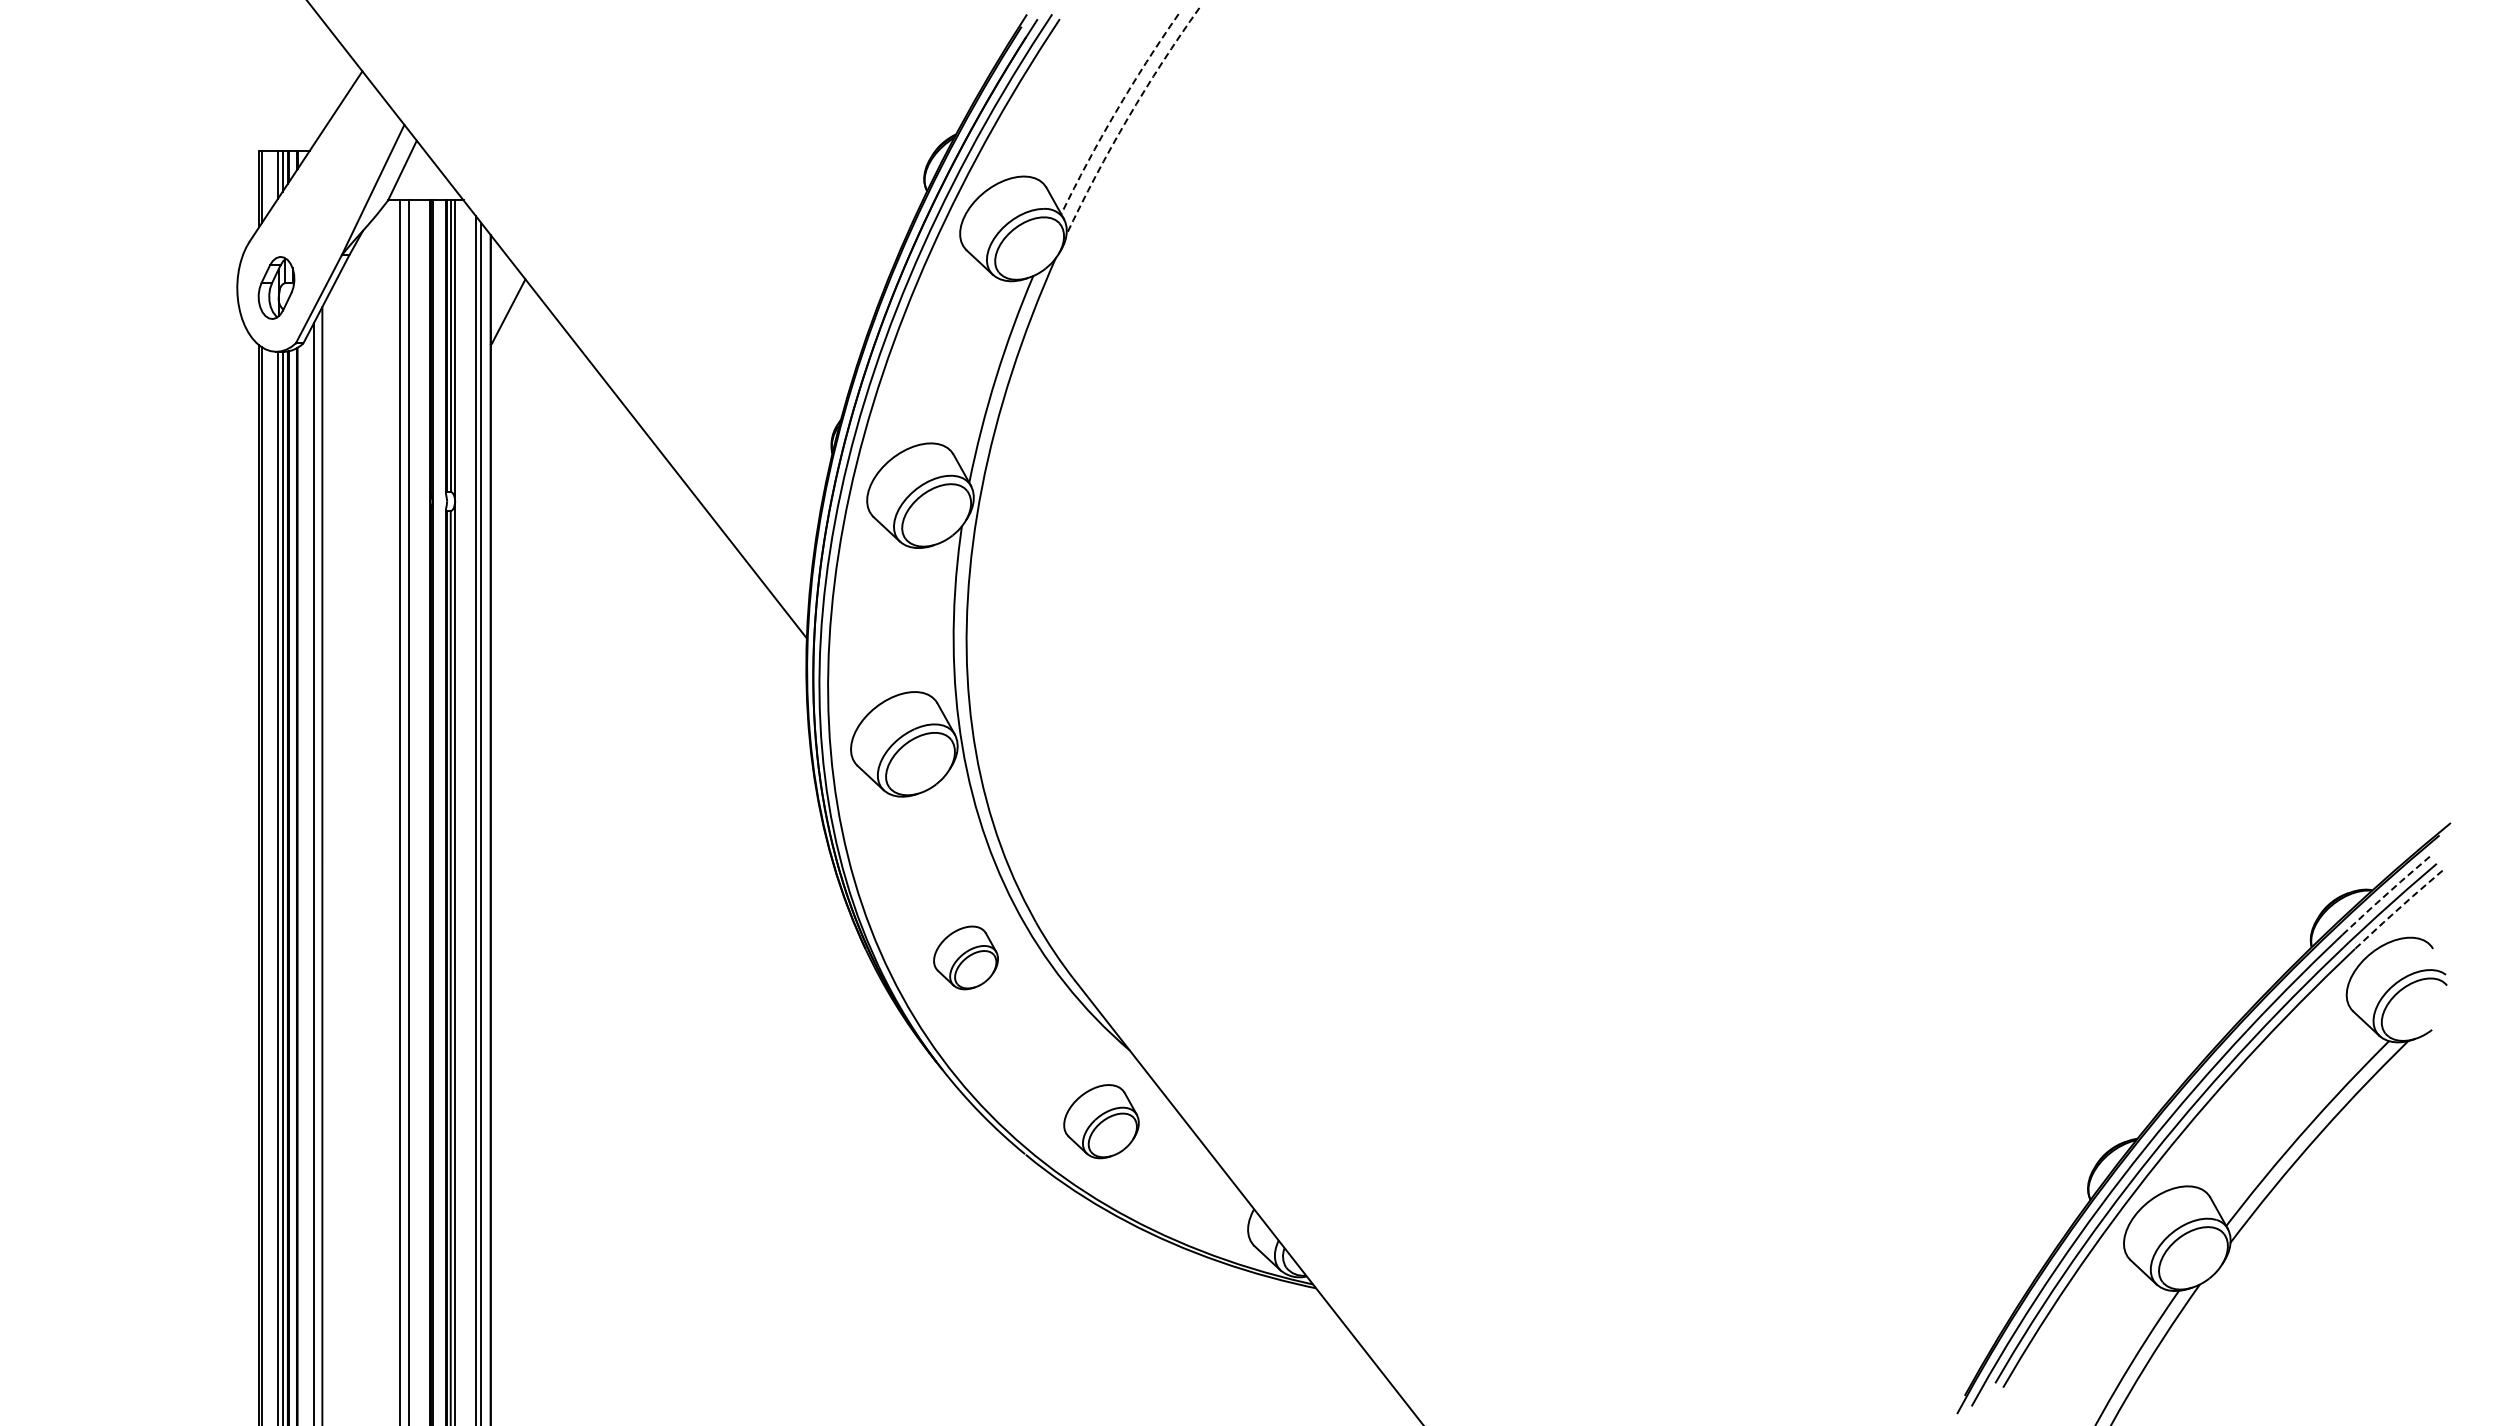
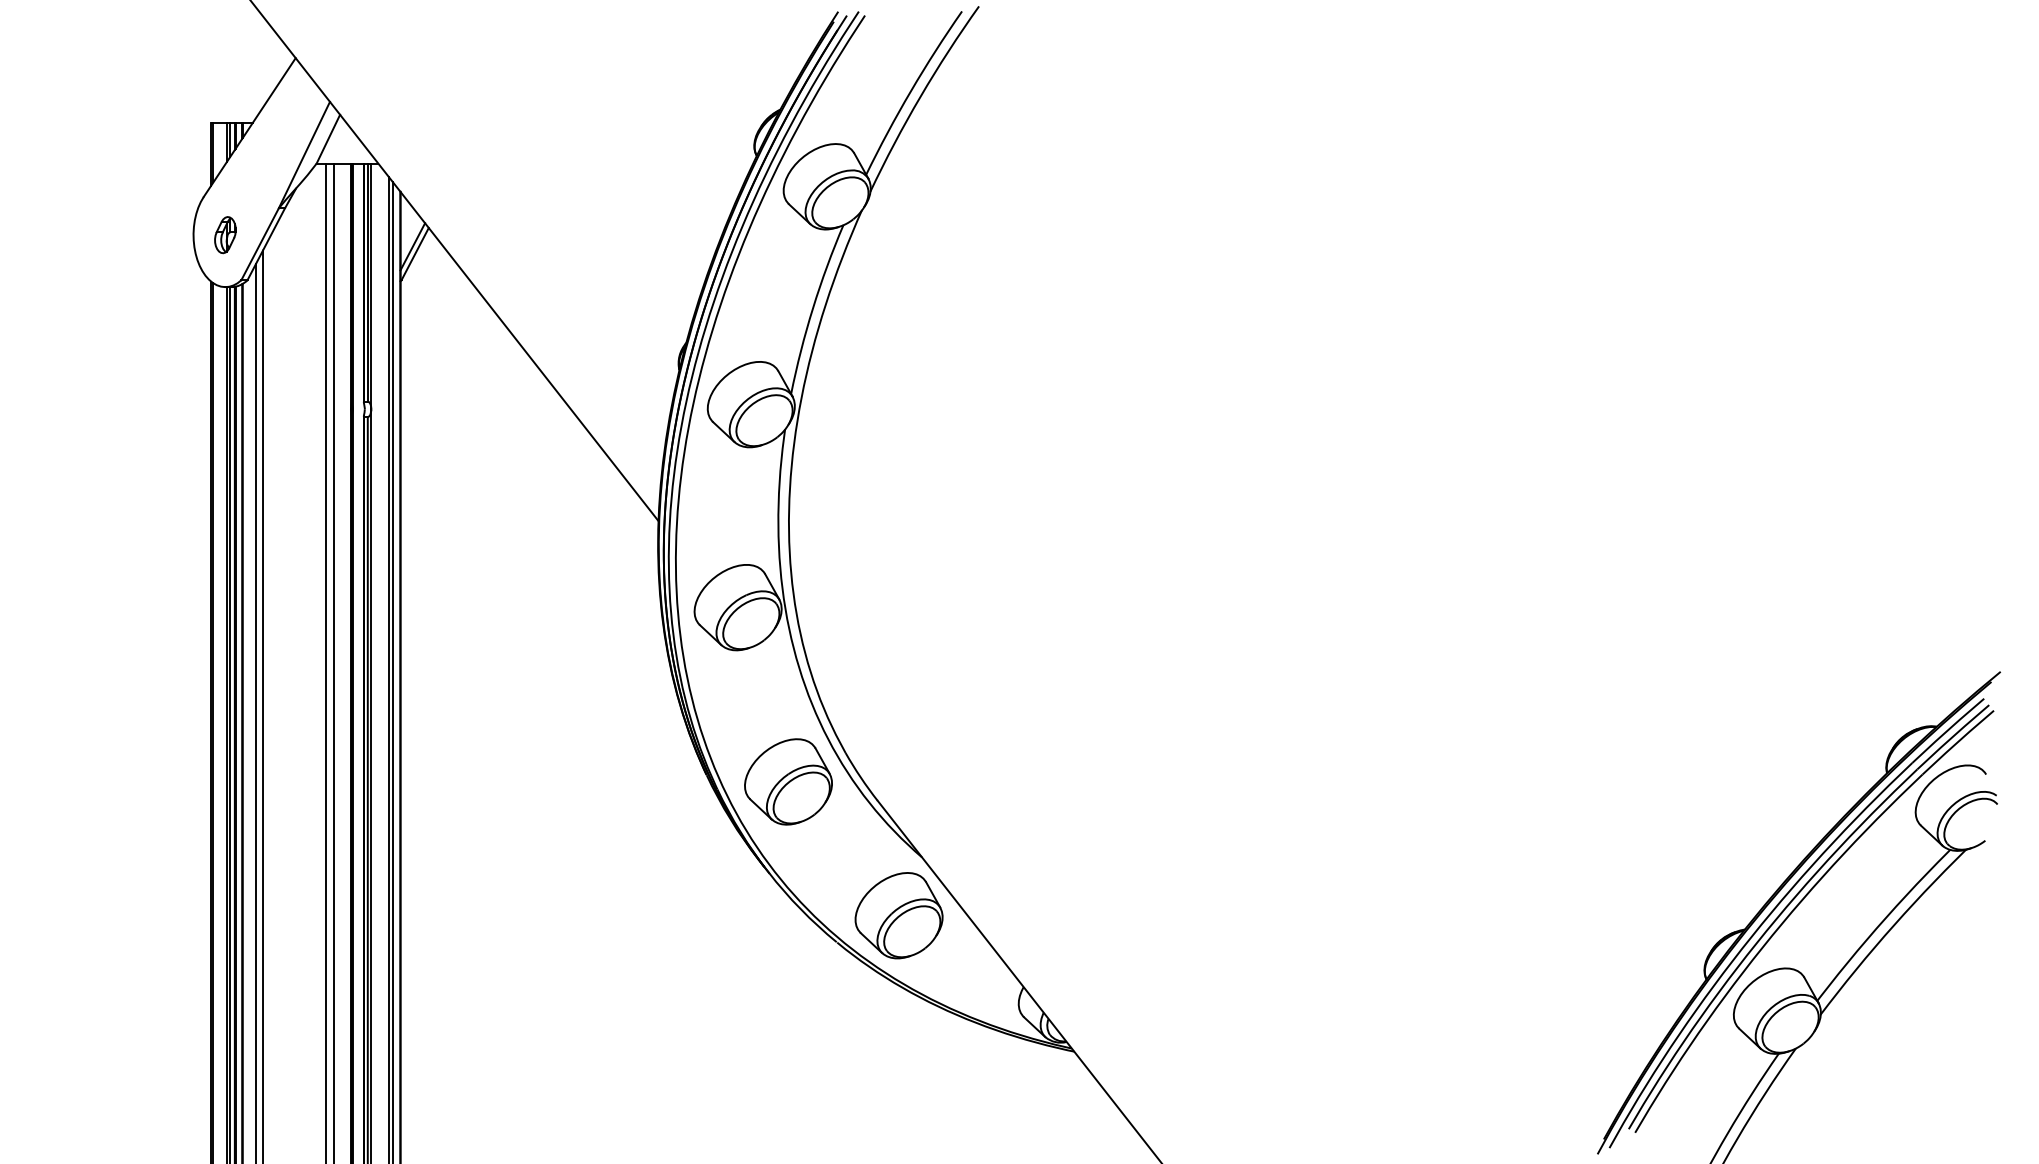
arc: (1116, 111) -> (911, 90), dashed -> solid
arc: (1127, 118) -> (920, 96), dashed -> solid
part: (275, 288) -> (224, 235), size x0.71
line: (505, 302) -> (412, 246), added
line: (2386, 894) -> (1948, 730), dashed -> solid
line: (2398, 909) -> (1957, 742), dashed -> solid
part: (965, 957) -> (788, 781), size x1.67
part: (1101, 1121) -> (899, 915), size x1.43

